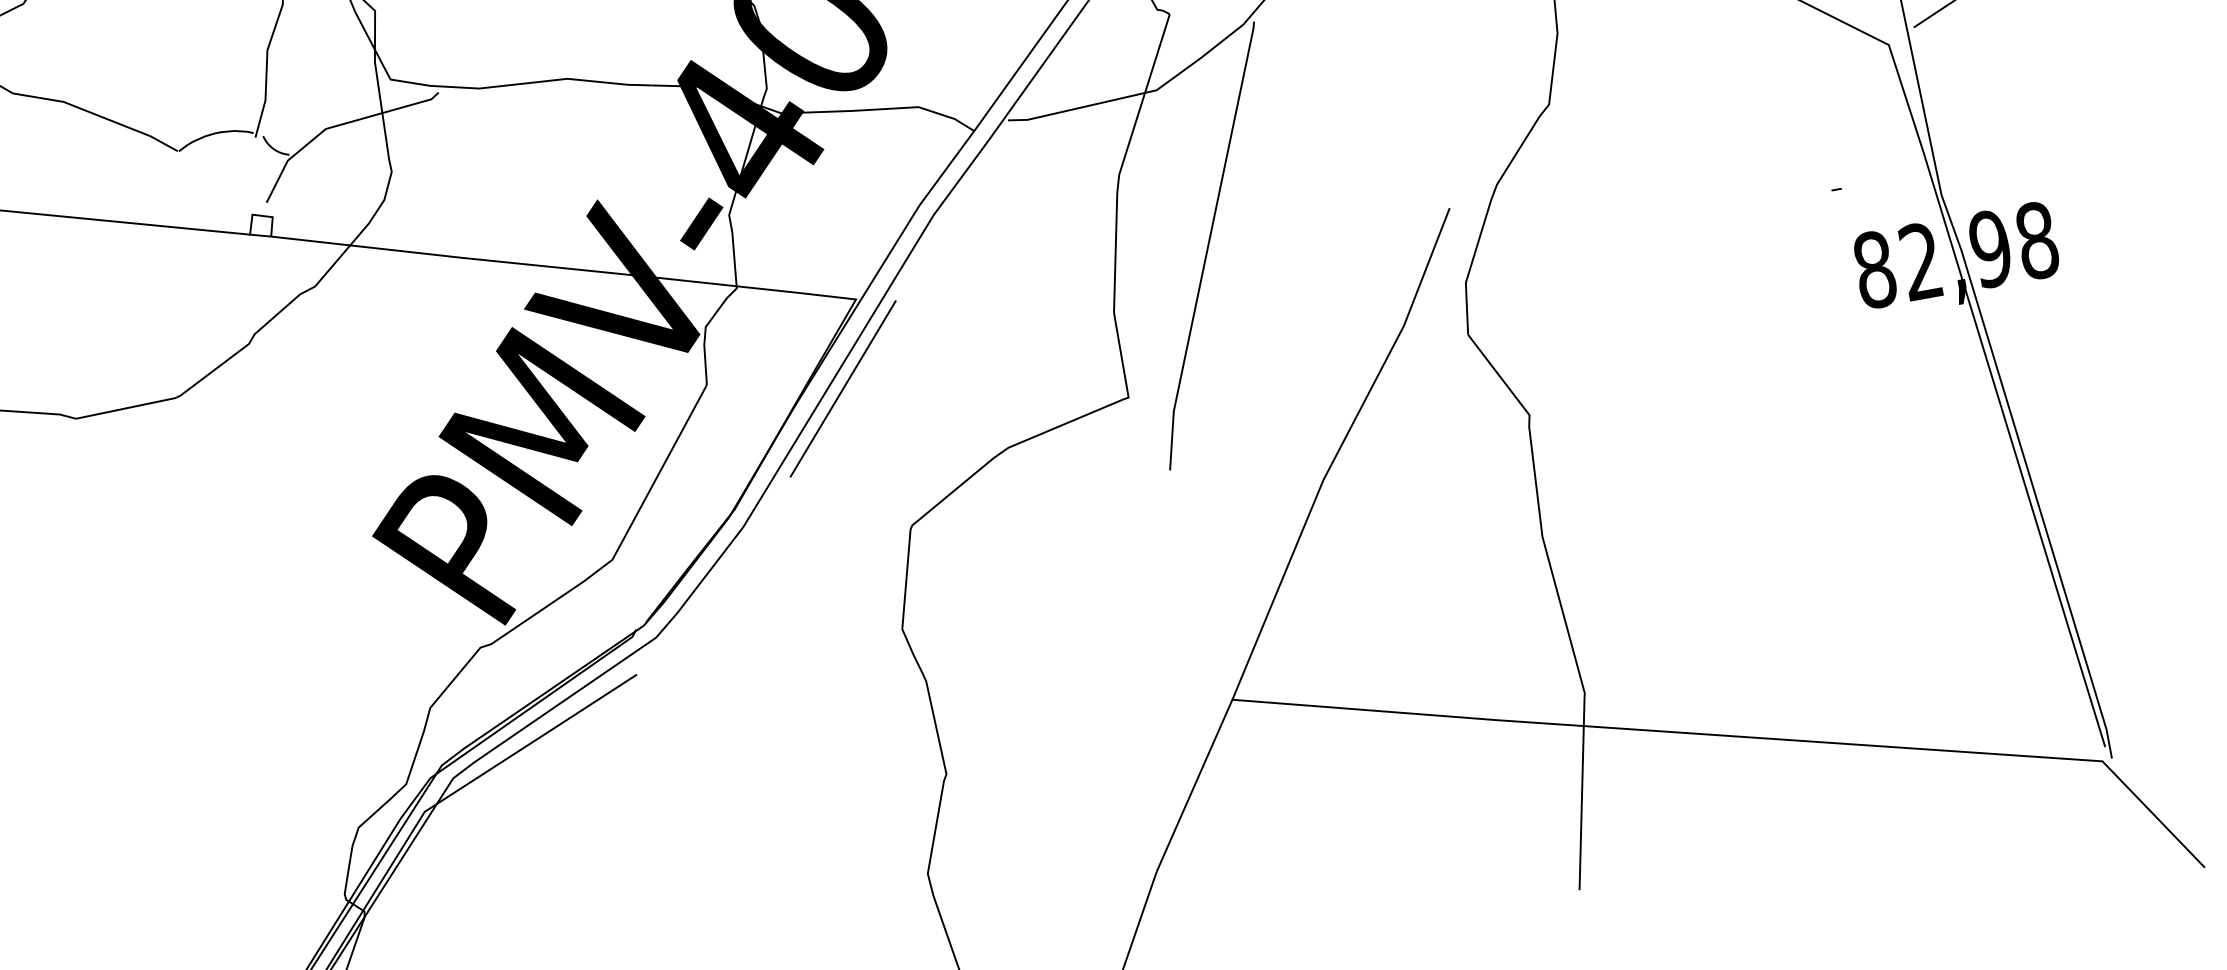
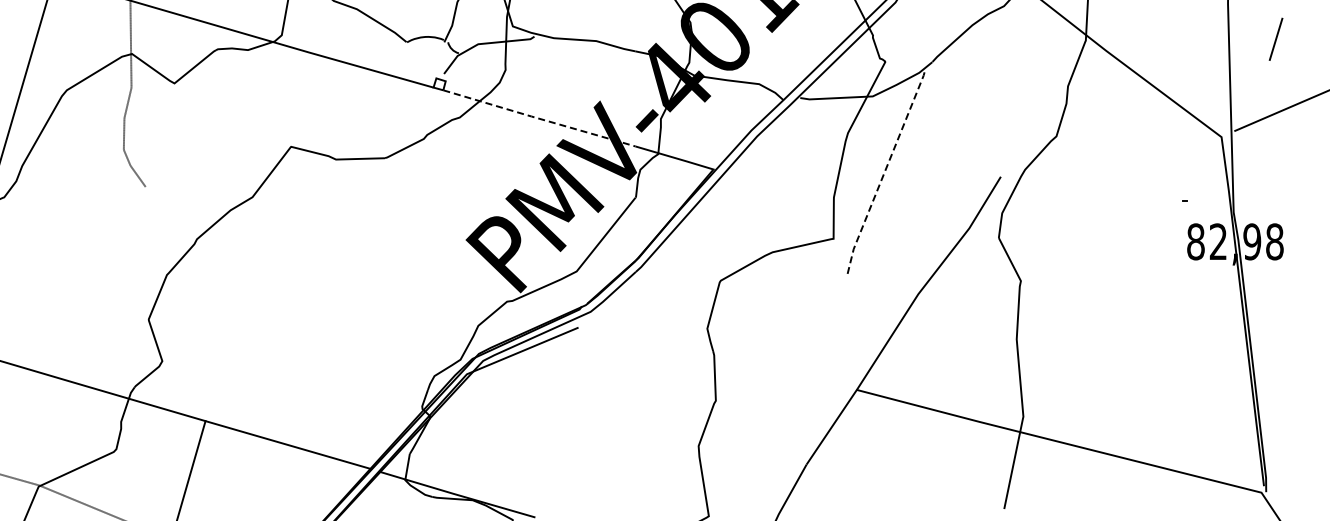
line: (1209, 244) -> (884, 173), solid -> dashed
line: (479, 259) -> (539, 118), solid -> dashed
line: (842, 388) -> (699, 210), removed

